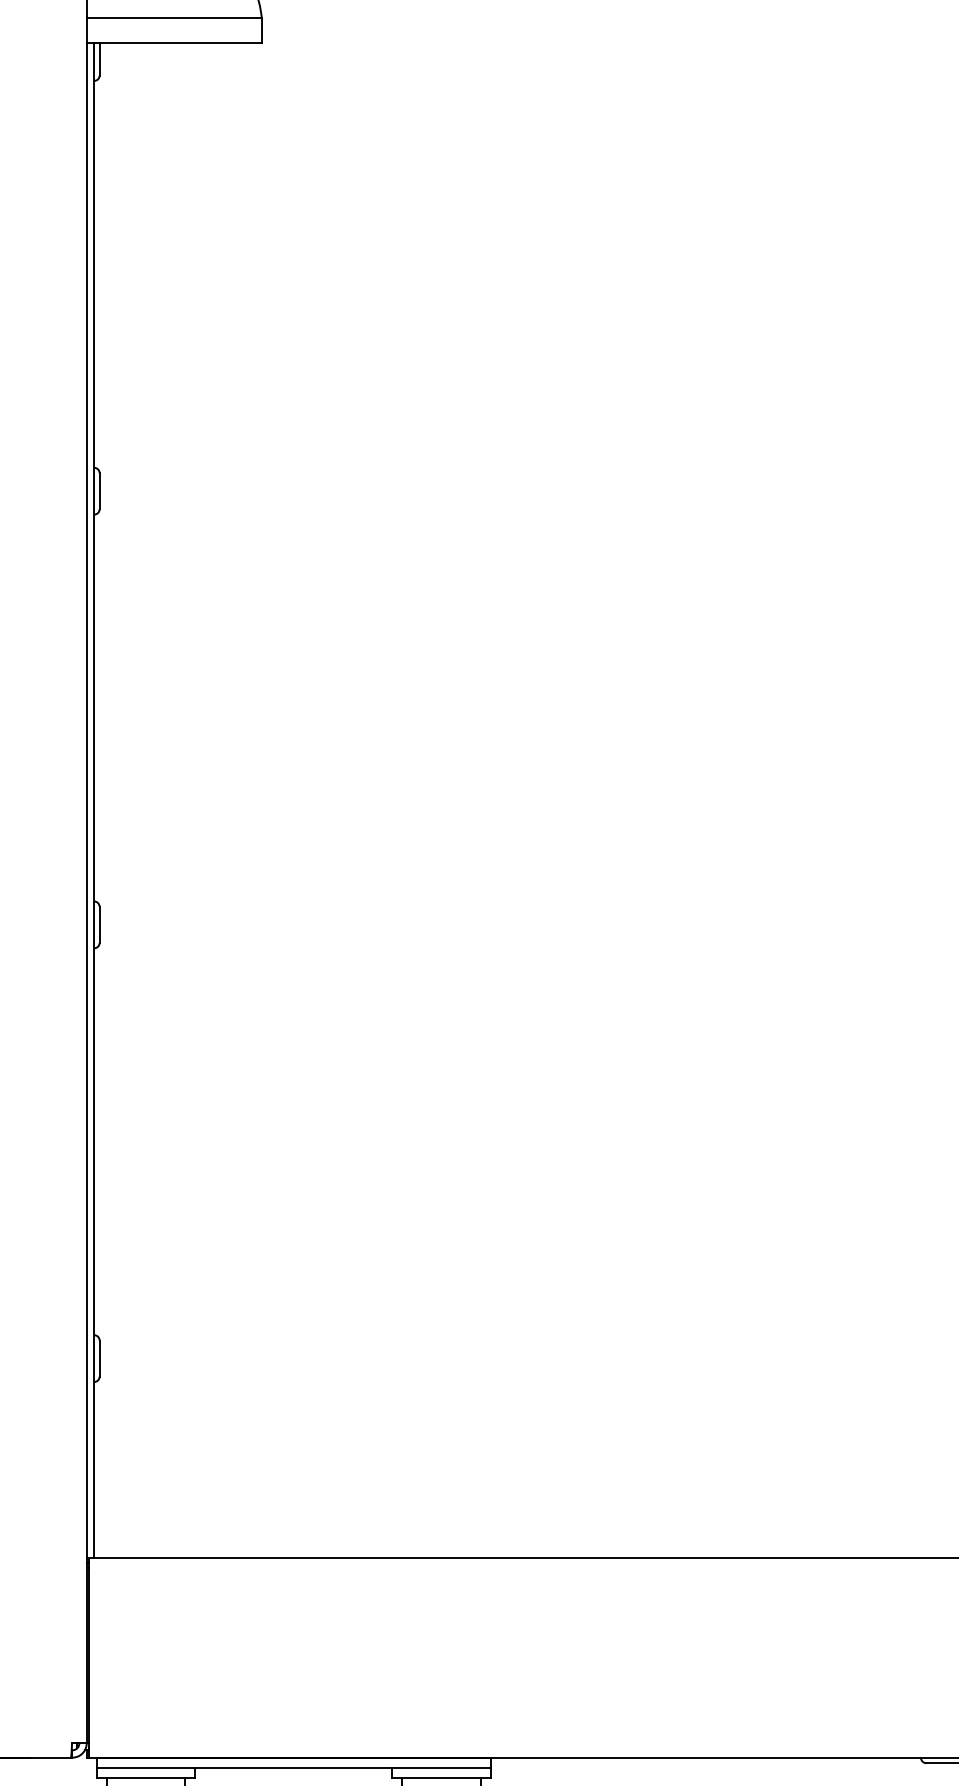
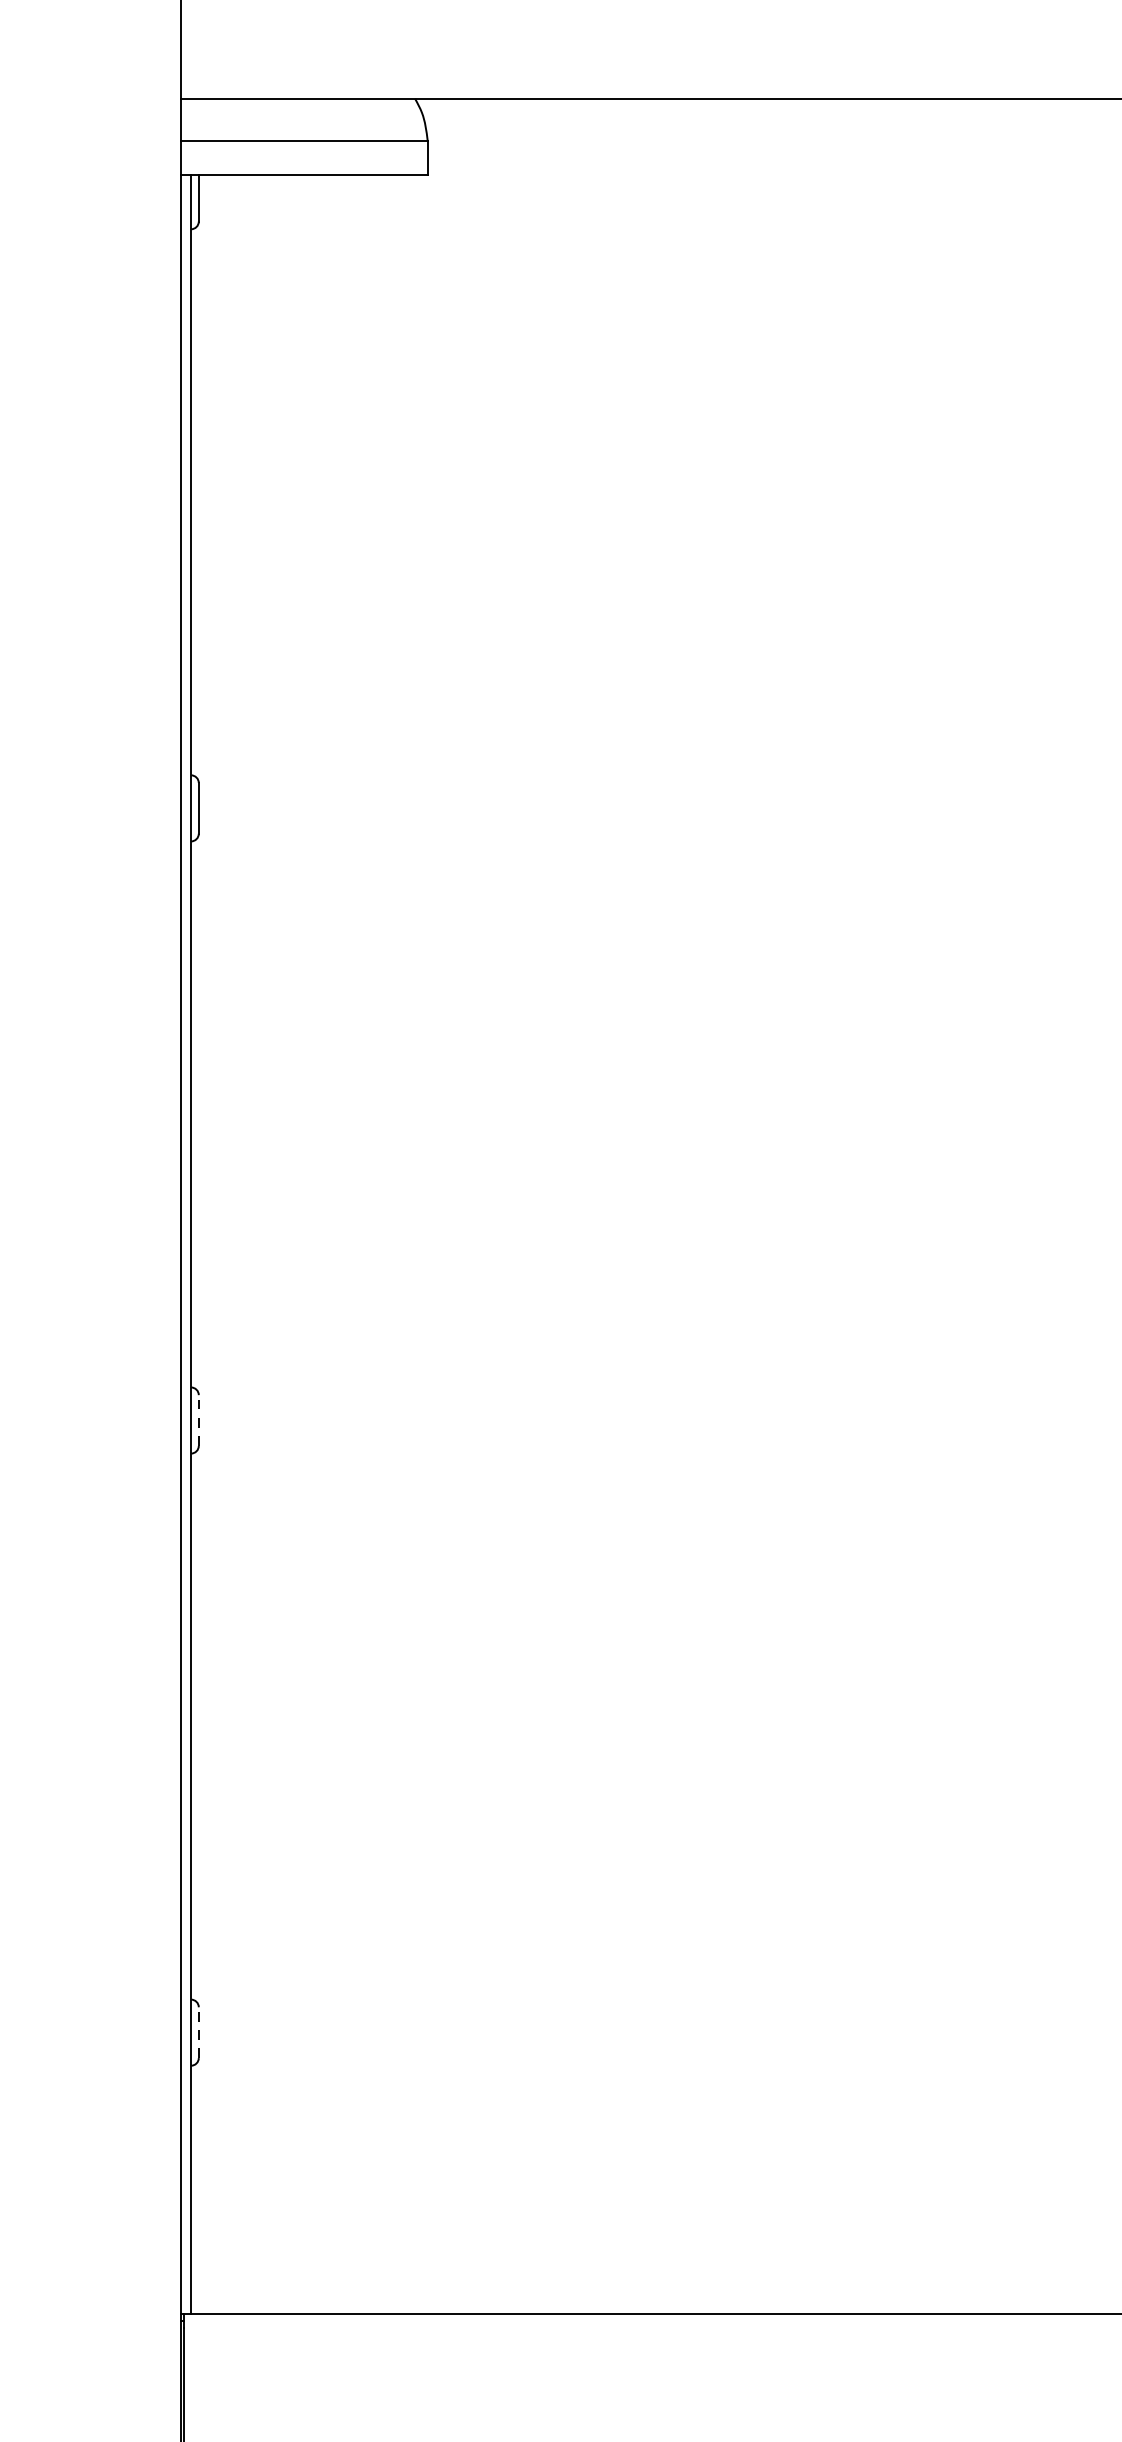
line: (99, 924) -> (198, 1419), solid -> dashed
line: (99, 1358) -> (198, 2032), solid -> dashed

